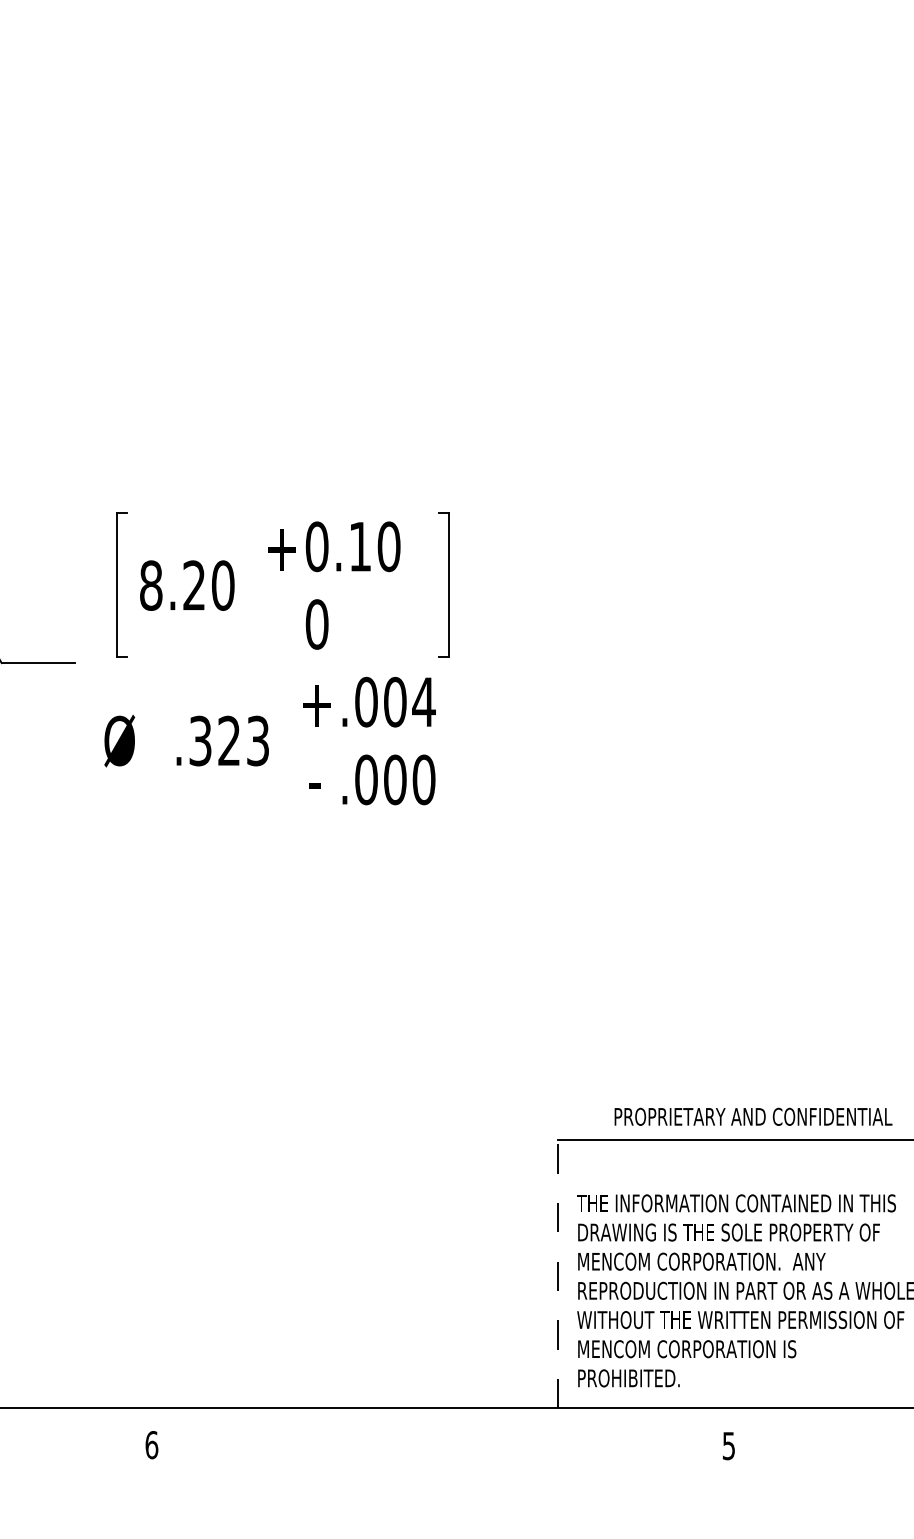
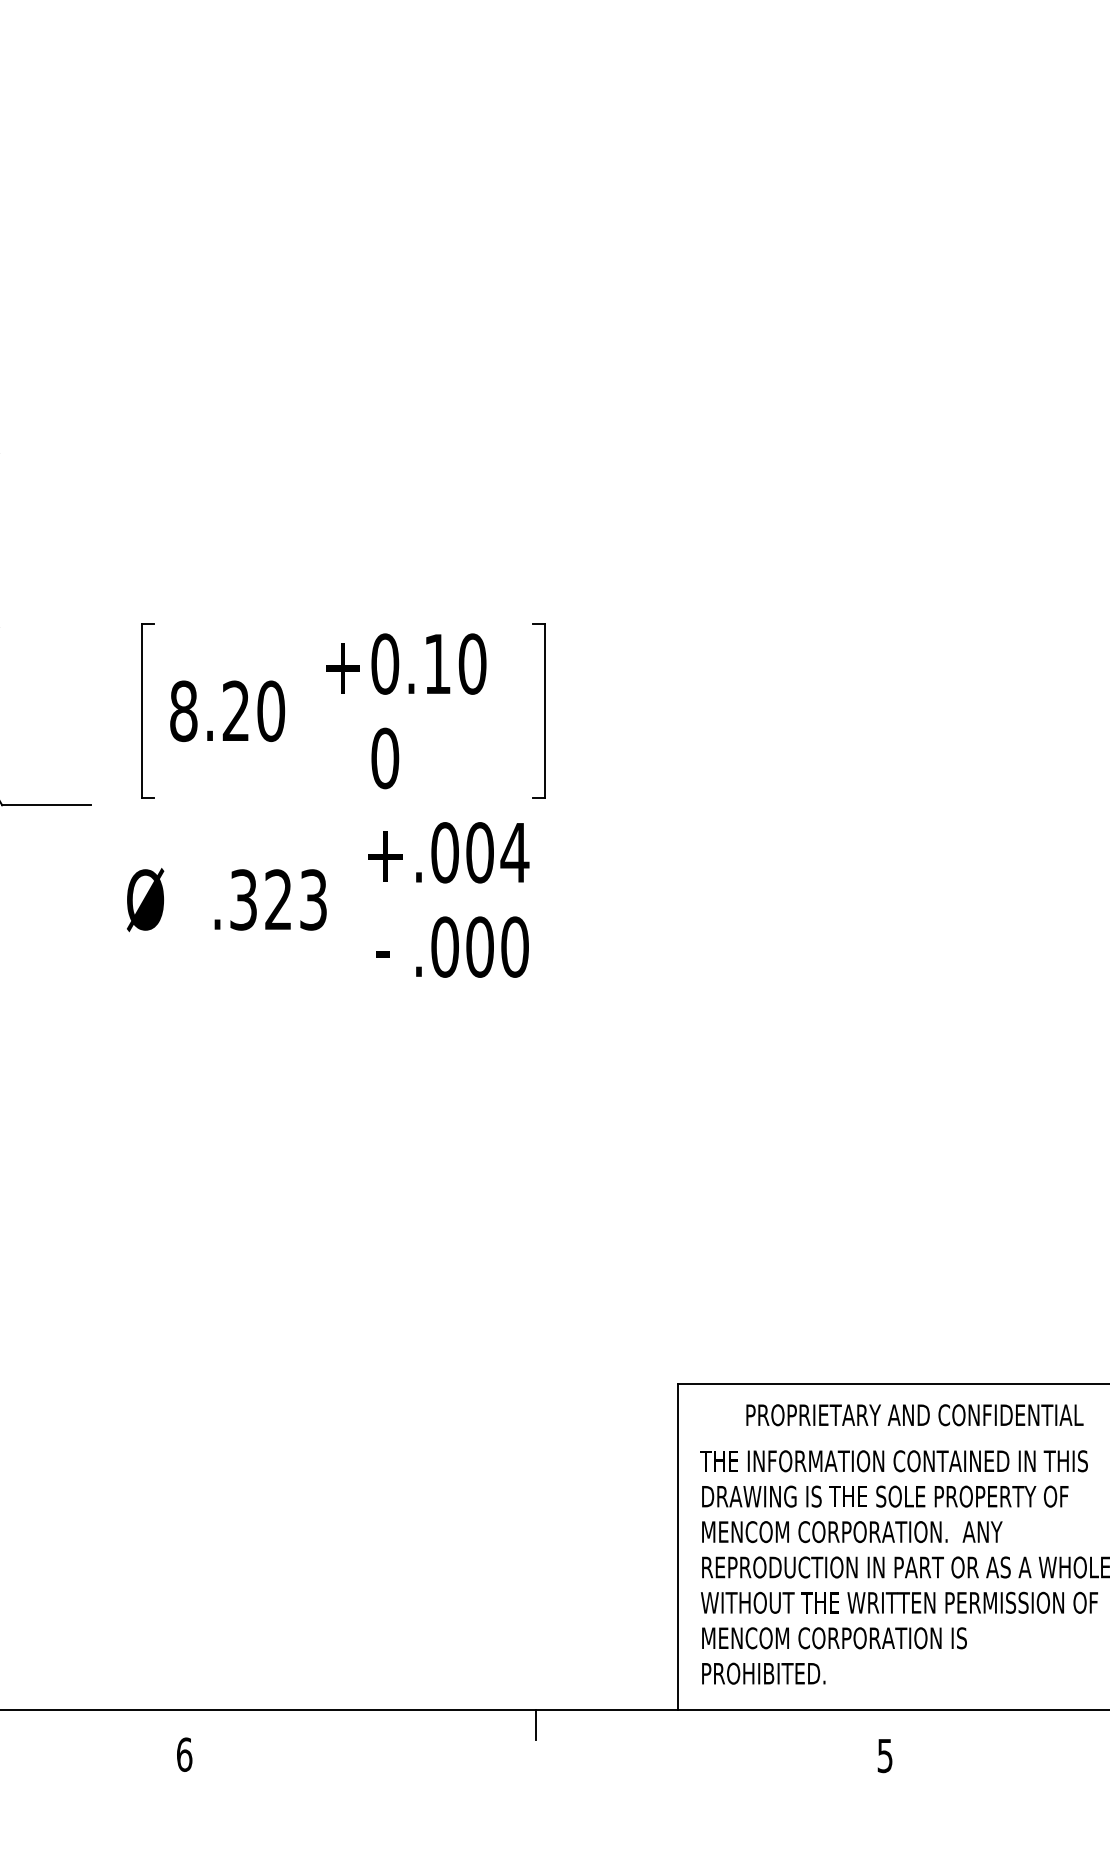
text: (753, 1117) -> (914, 1415), moved
line: (557, 1274) -> (677, 1547), dashed -> solid
line: (440, 1421) -> (535, 1725), added

